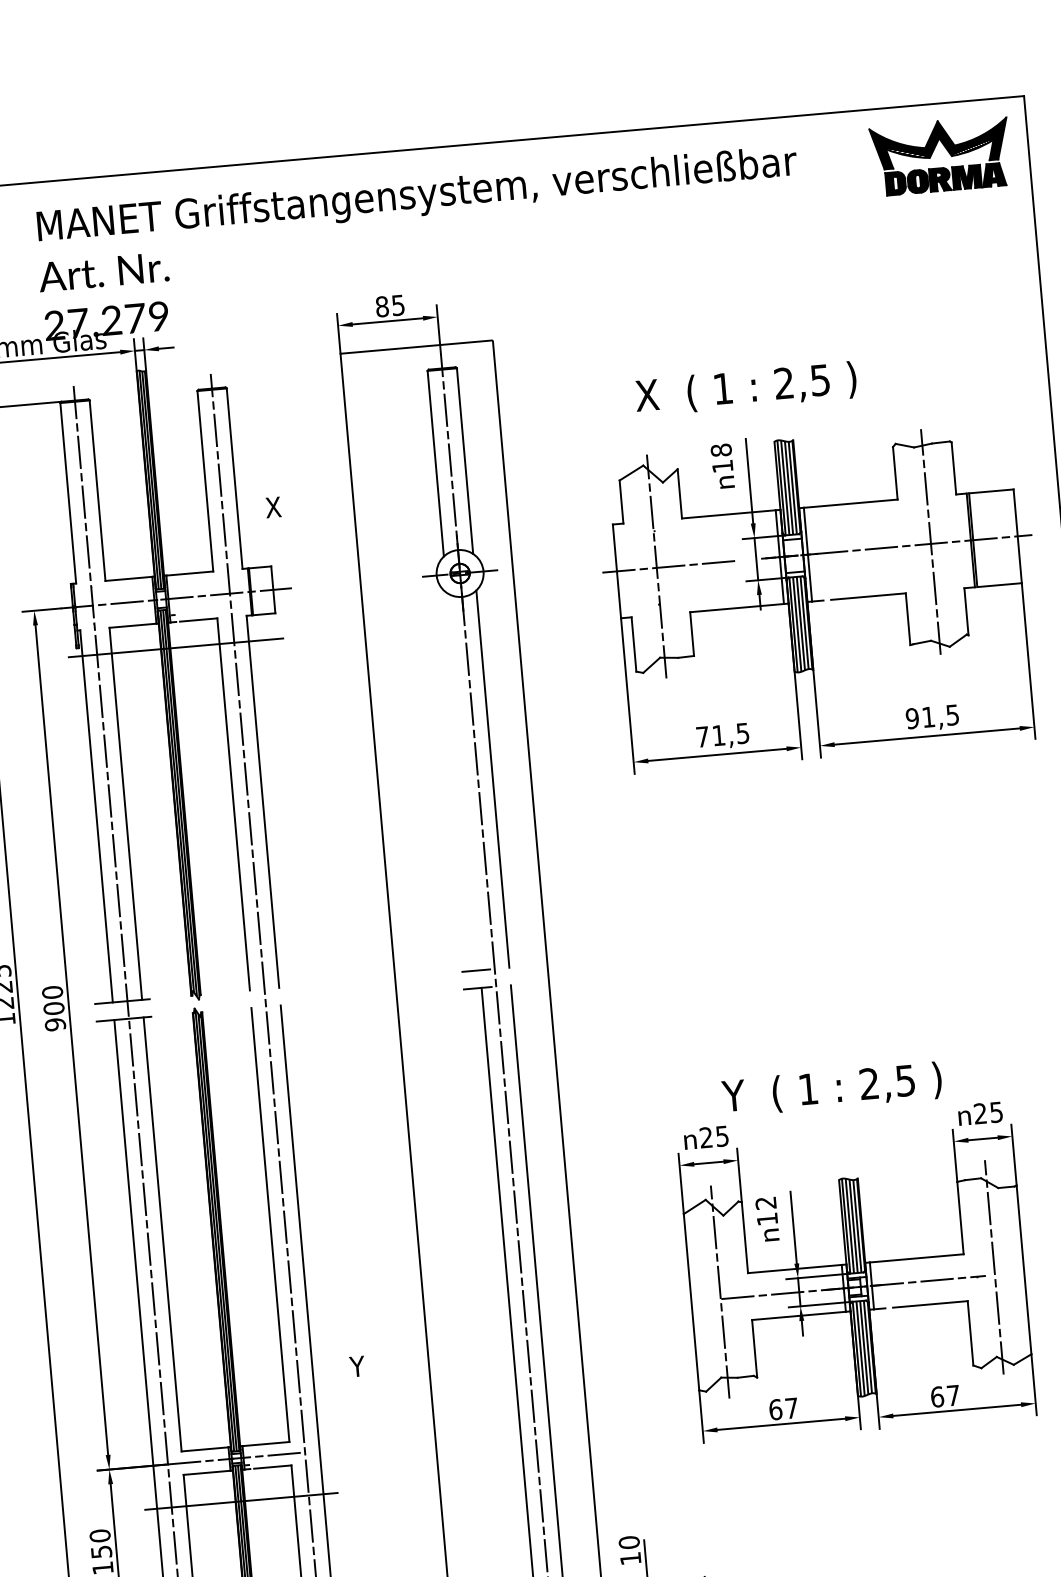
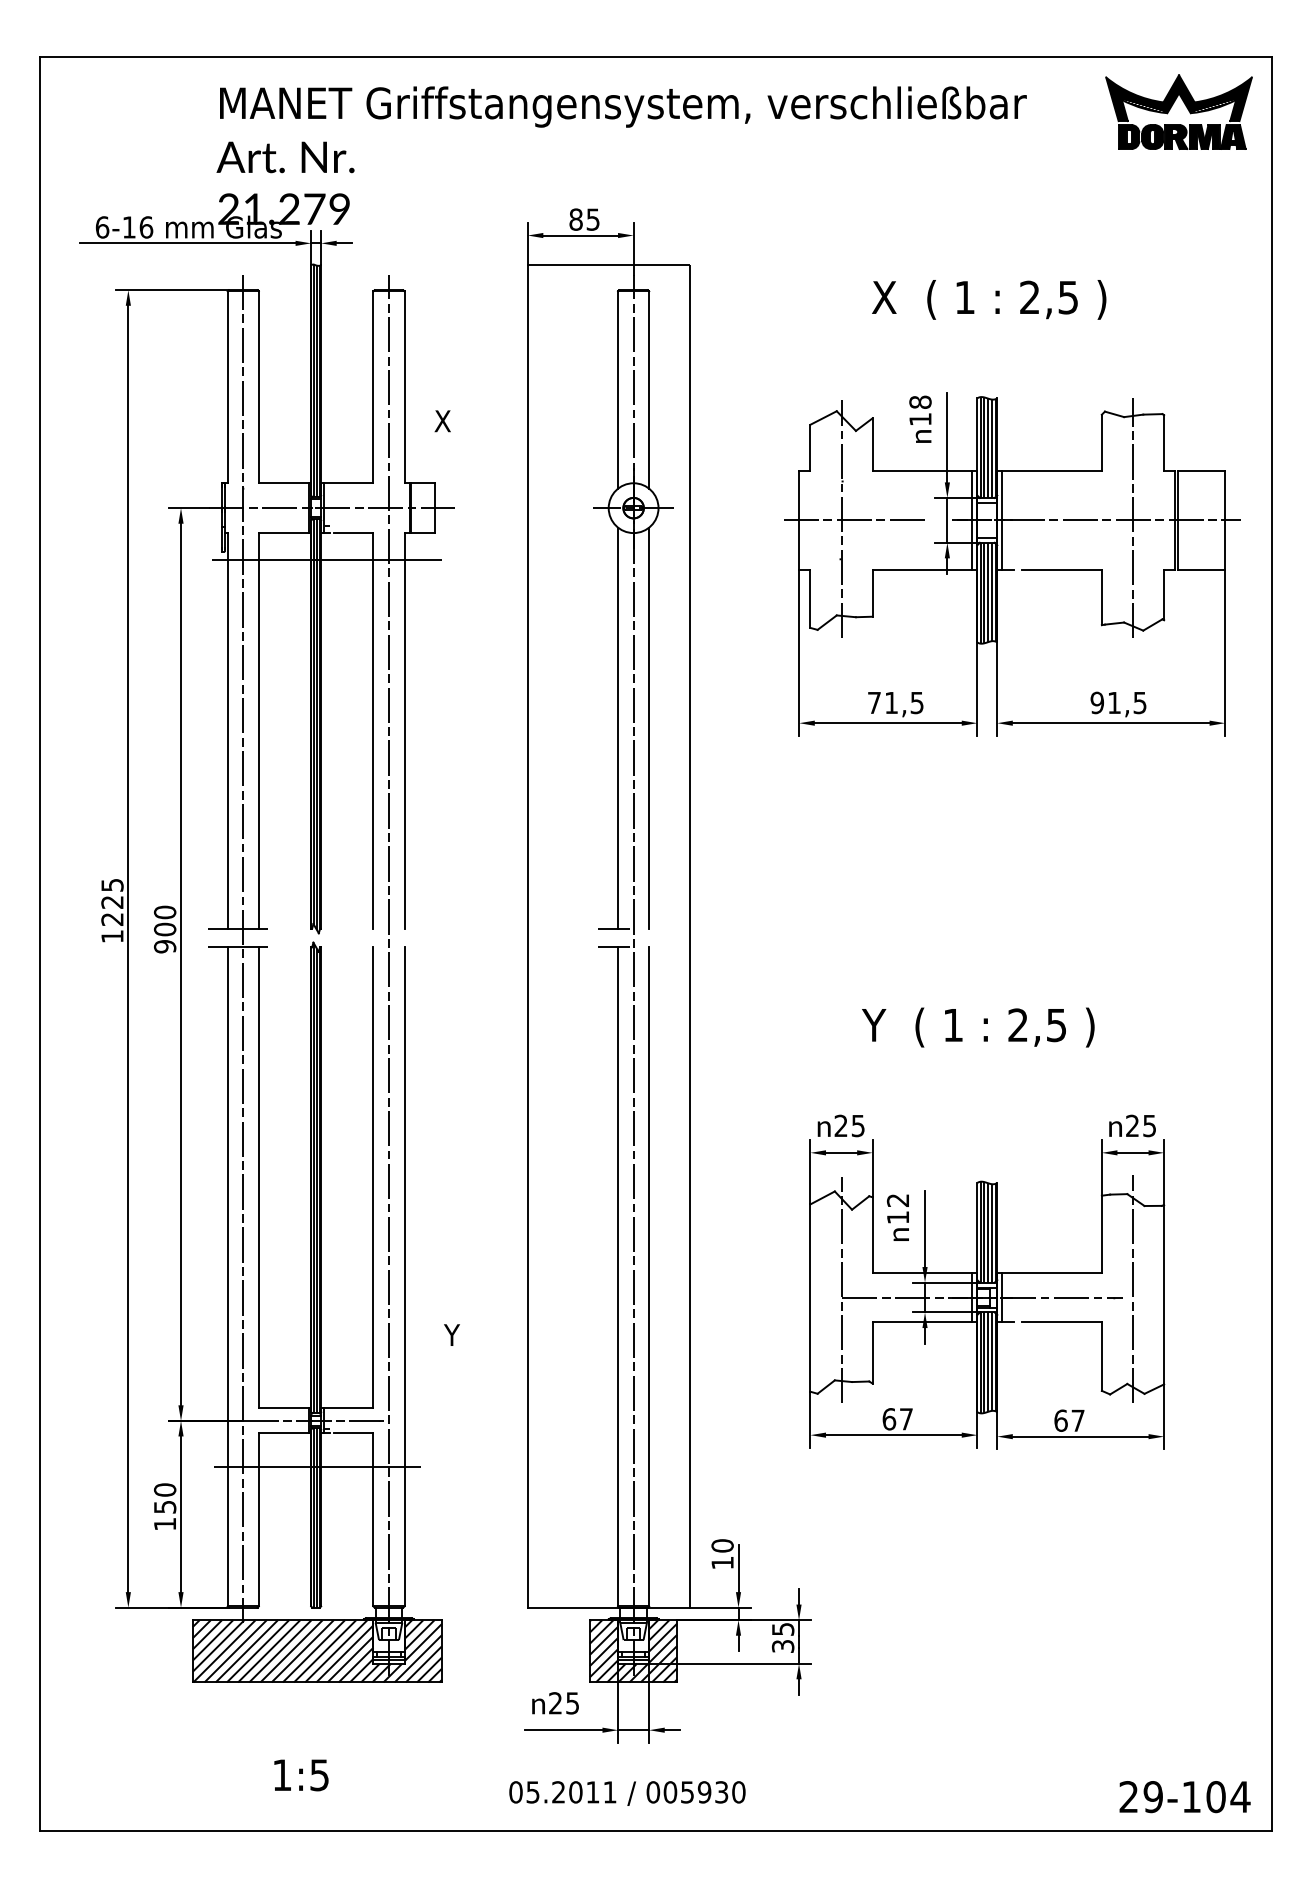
text: (77, 322) -> (253, 208), 27.279 -> 21.279
text: (746, 388) -> (989, 299), moved
line: (463, 781) -> (618, 727), added
text: (832, 1089) -> (978, 1027), moved

